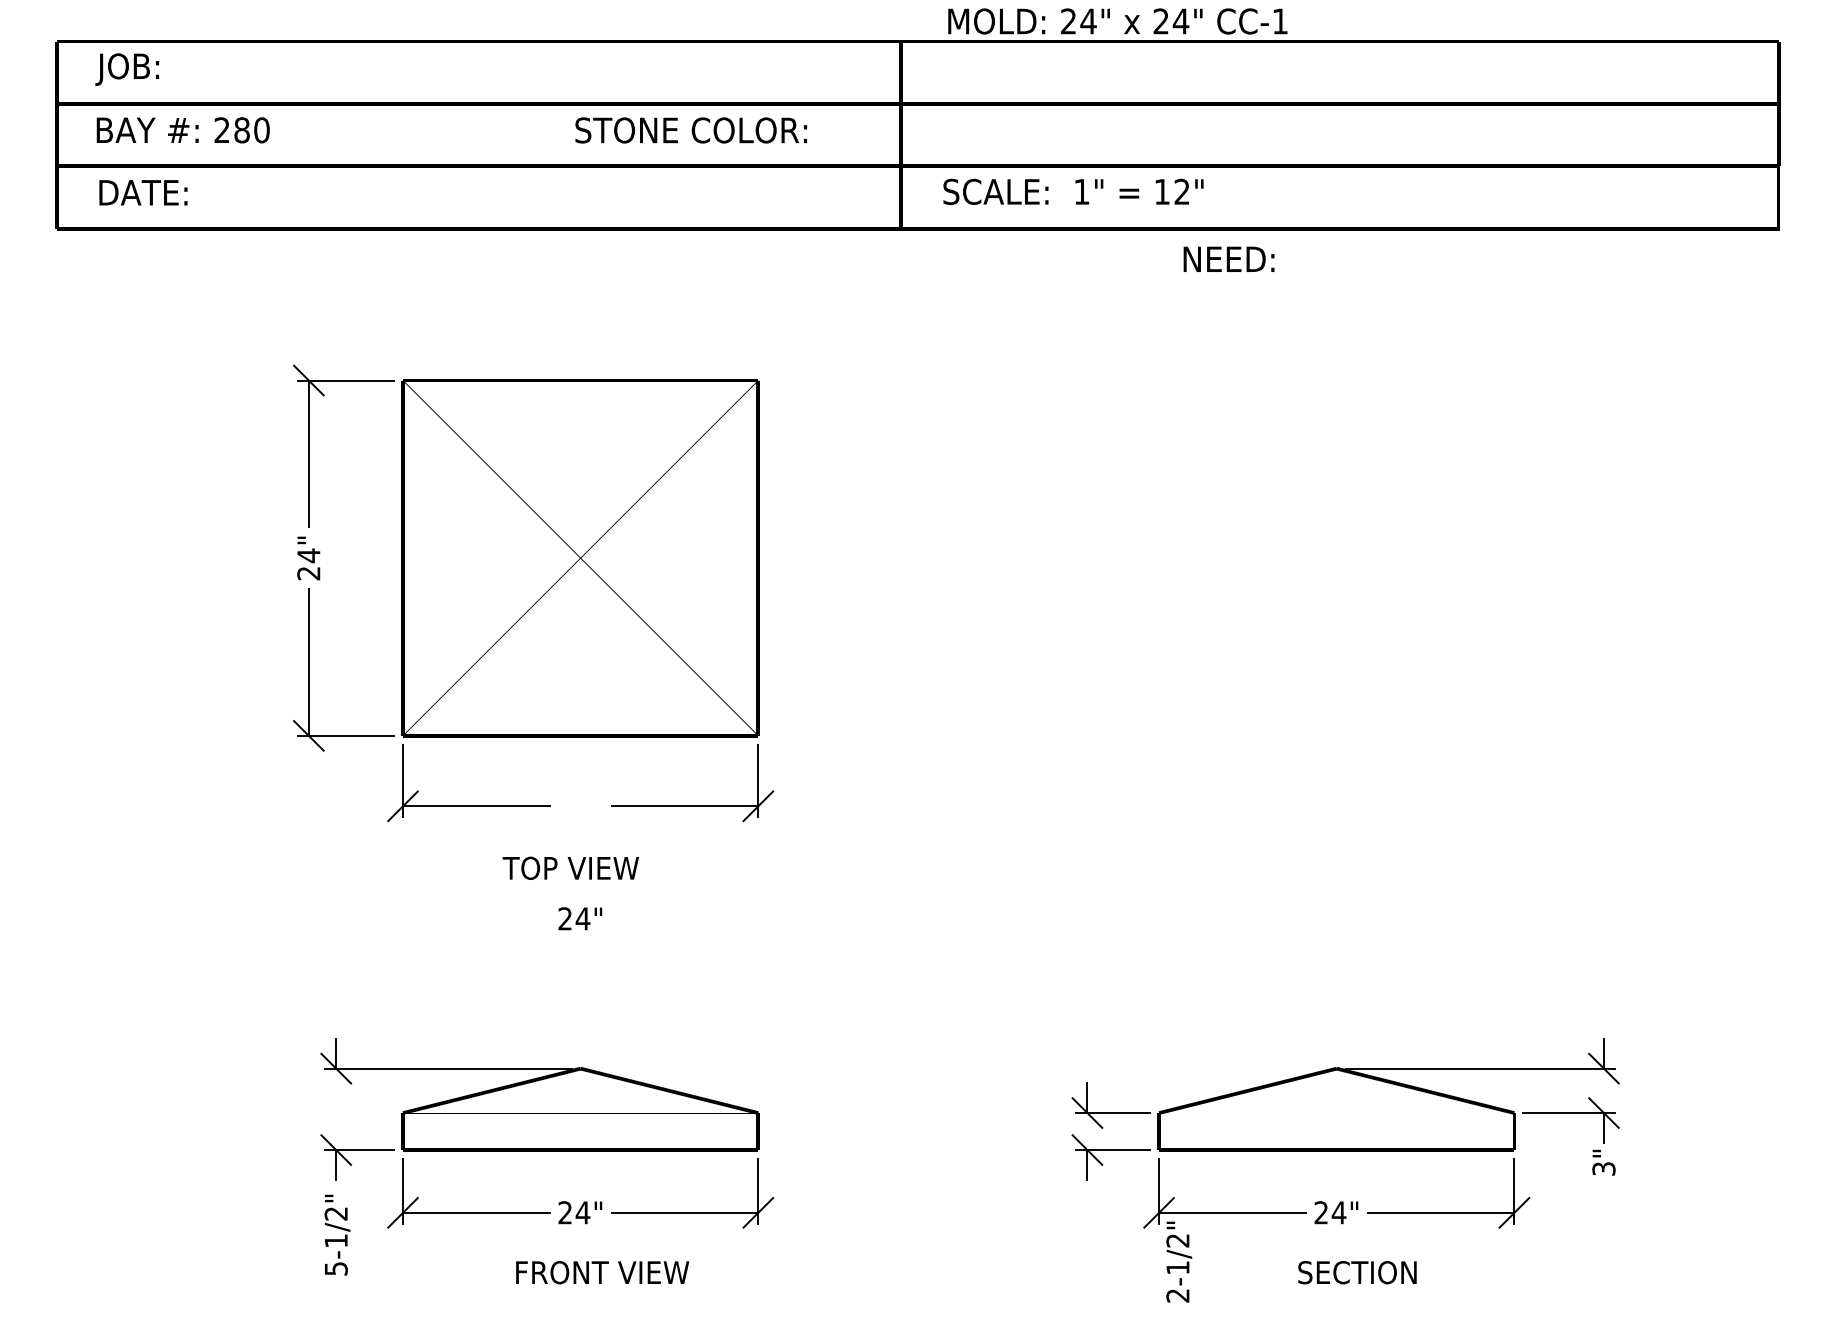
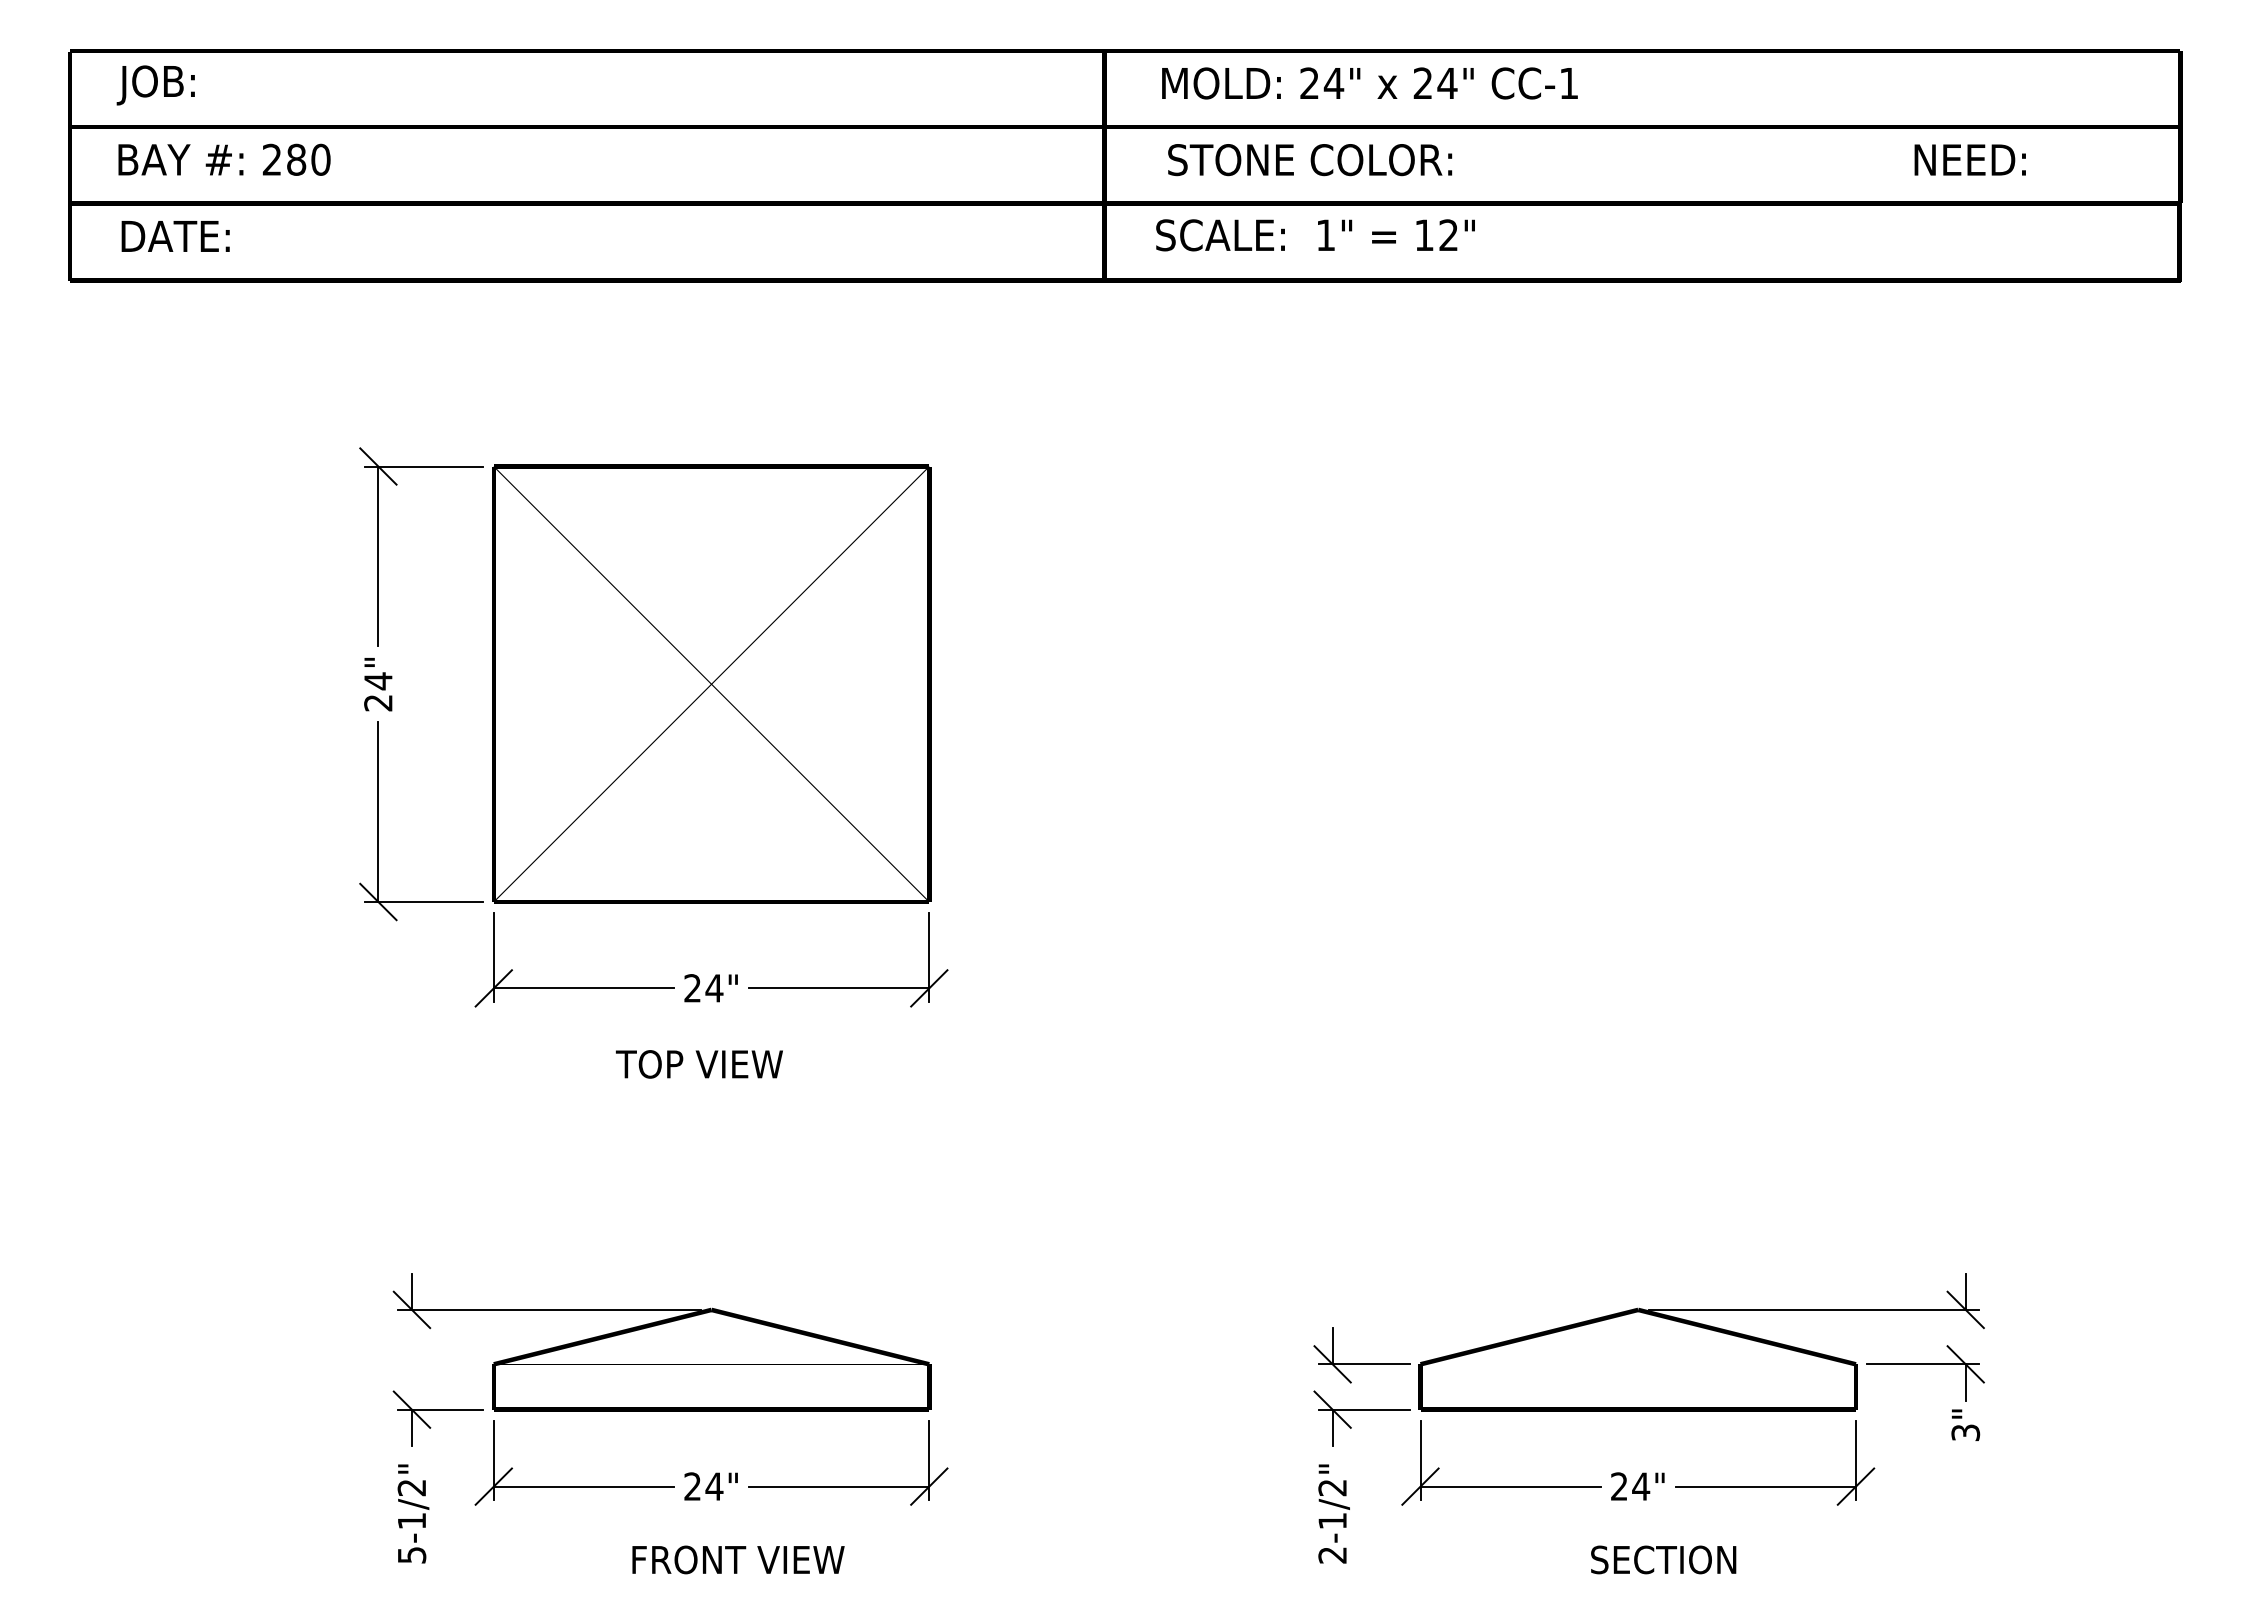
text: (1117, 21) -> (1369, 83), moved
text: (691, 130) -> (1310, 160), moved
text: (1228, 258) -> (1969, 159), moved
text: (579, 919) -> (710, 988), moved
text: (1178, 1261) -> (1333, 1513), moved

